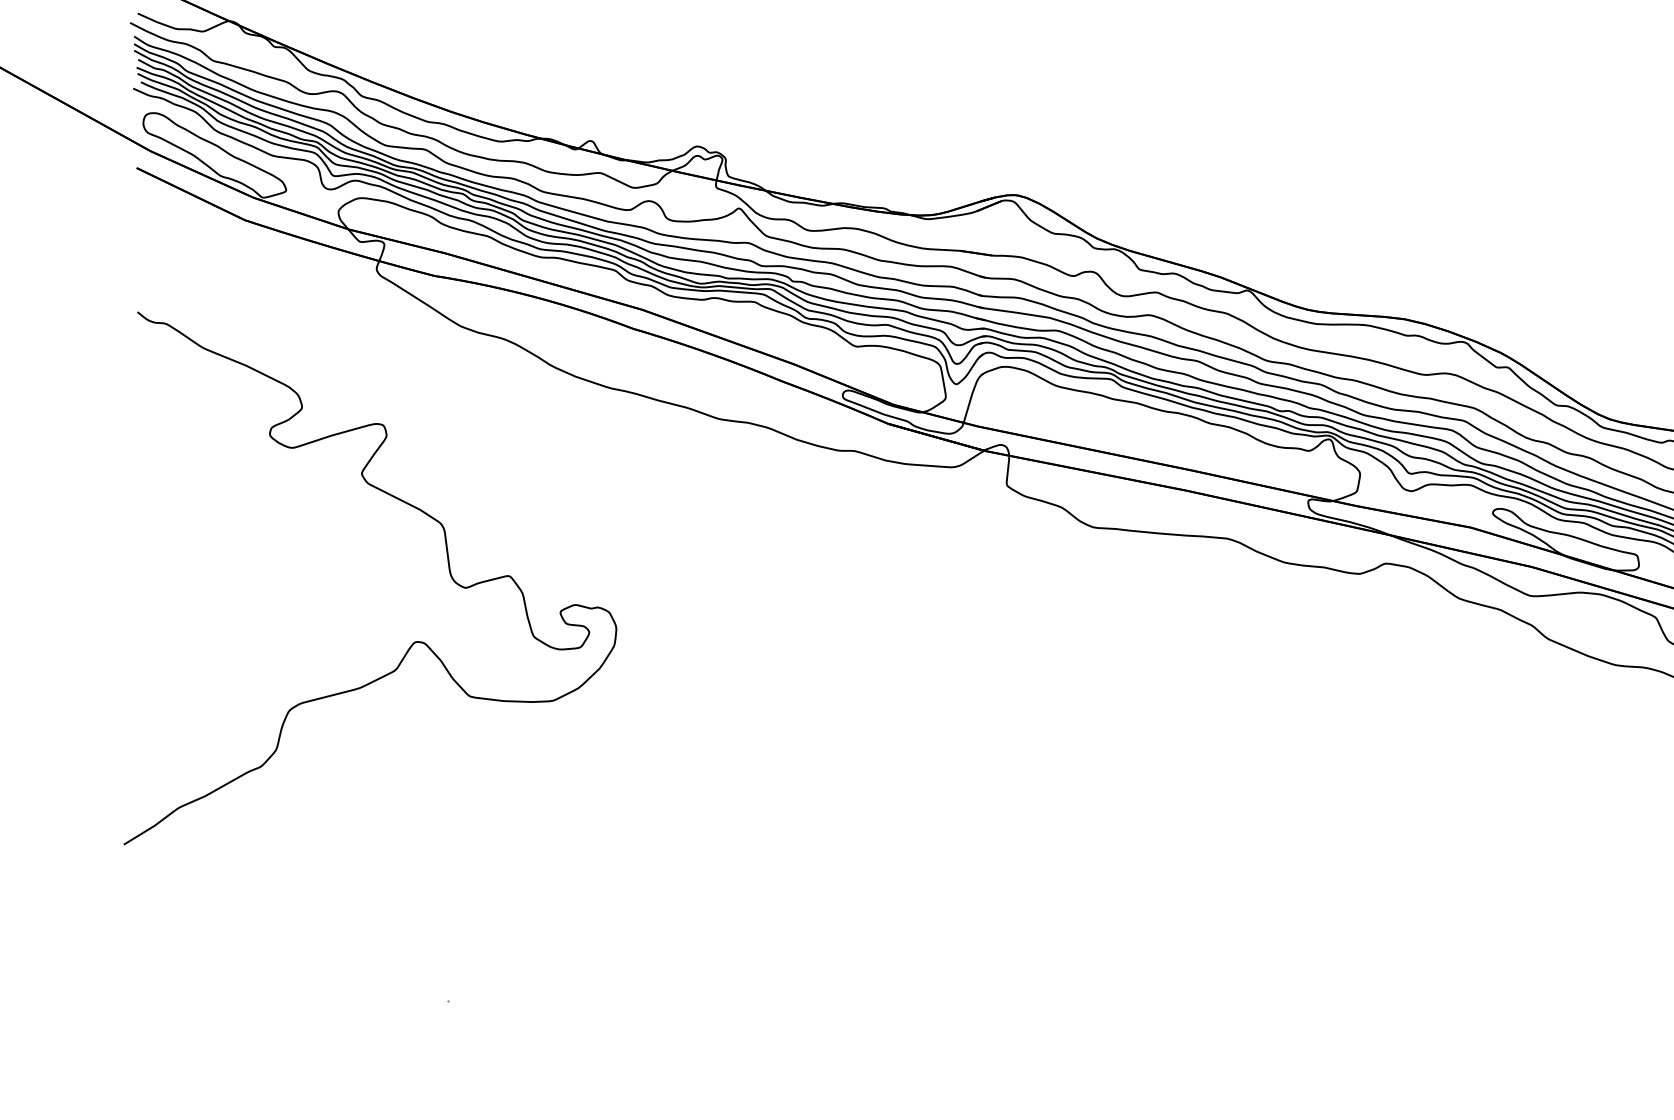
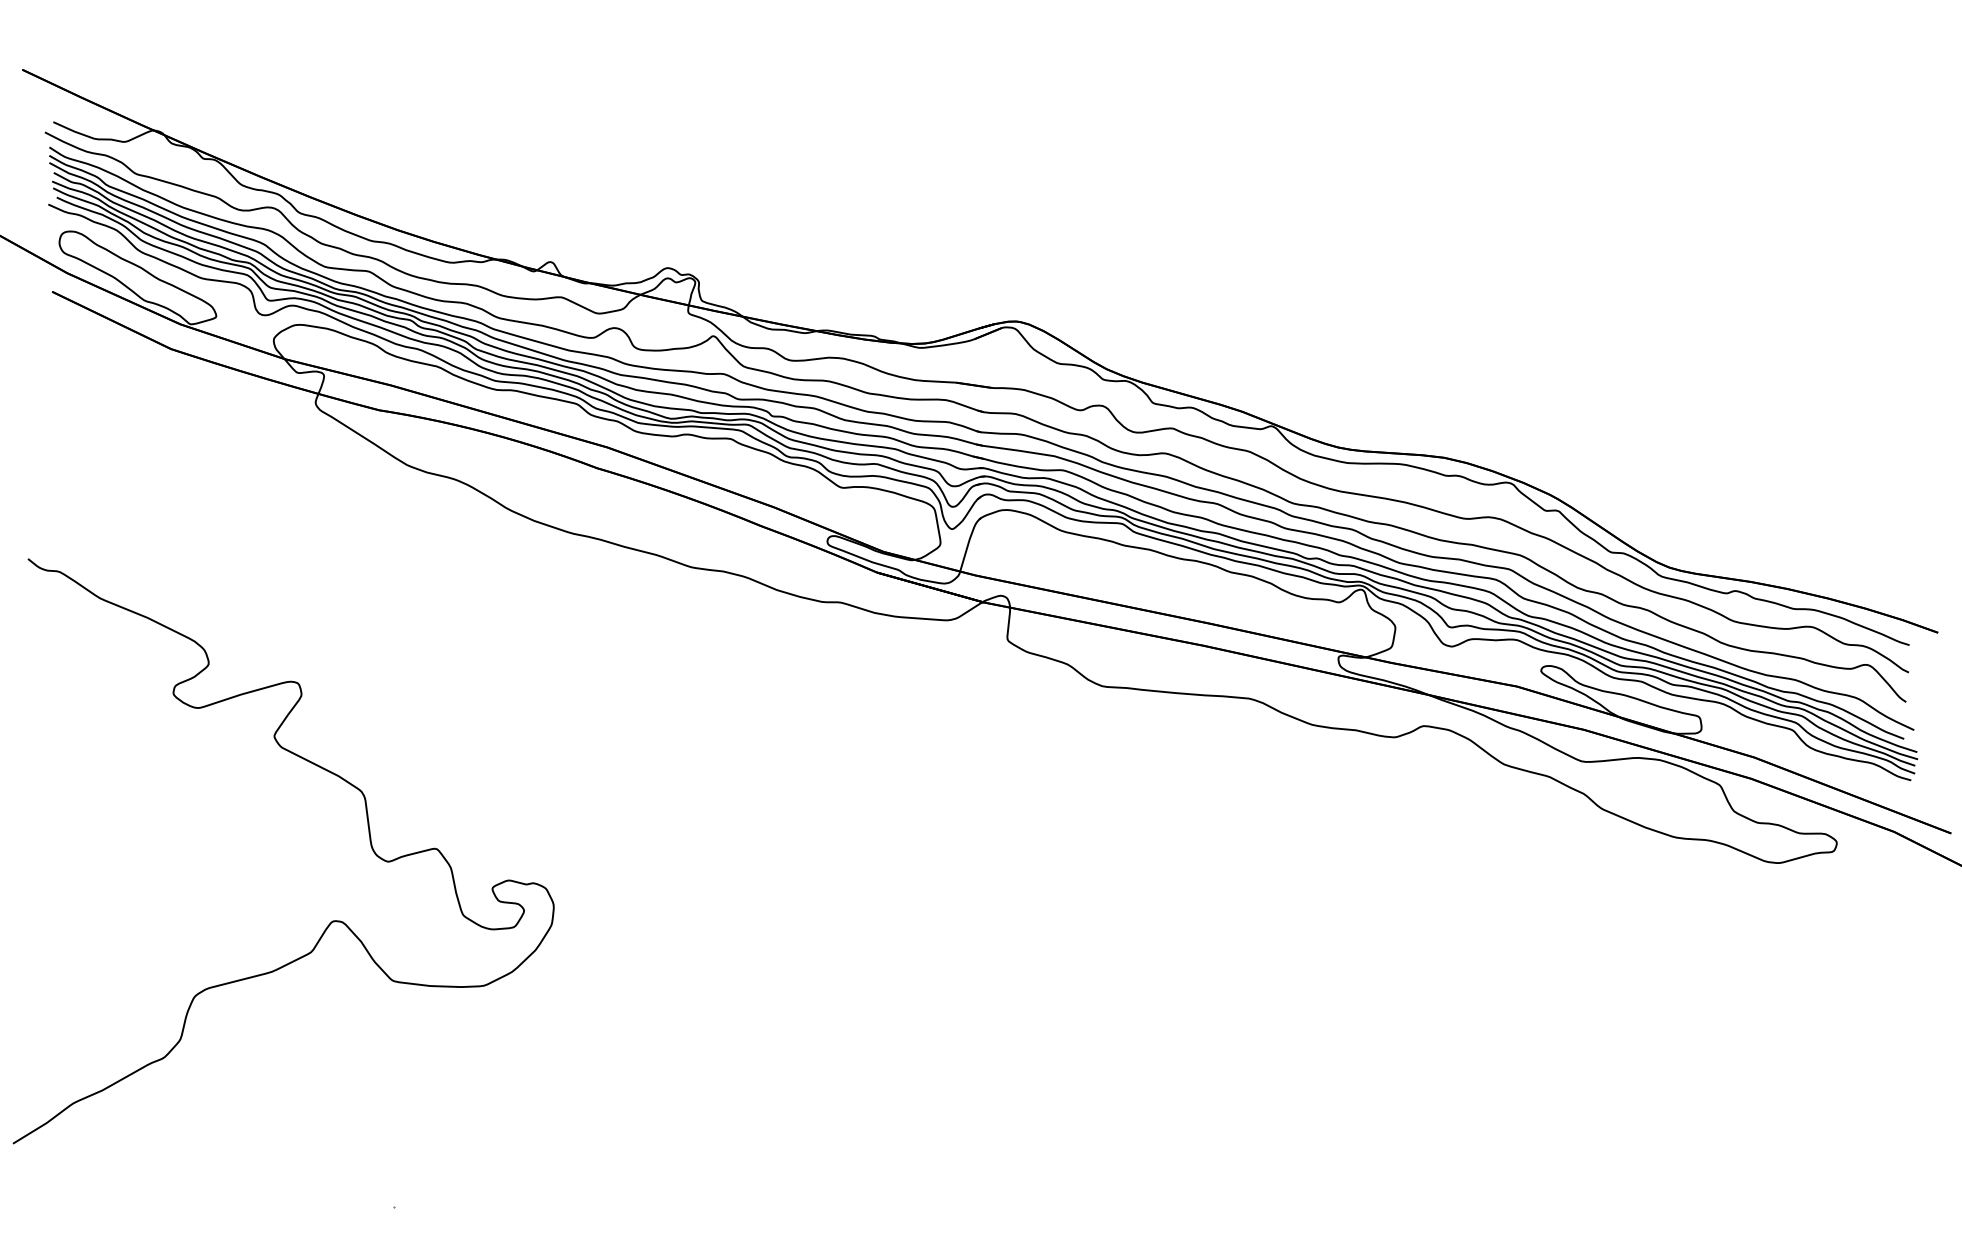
curve: (414, 641) -> (332, 920), moved

